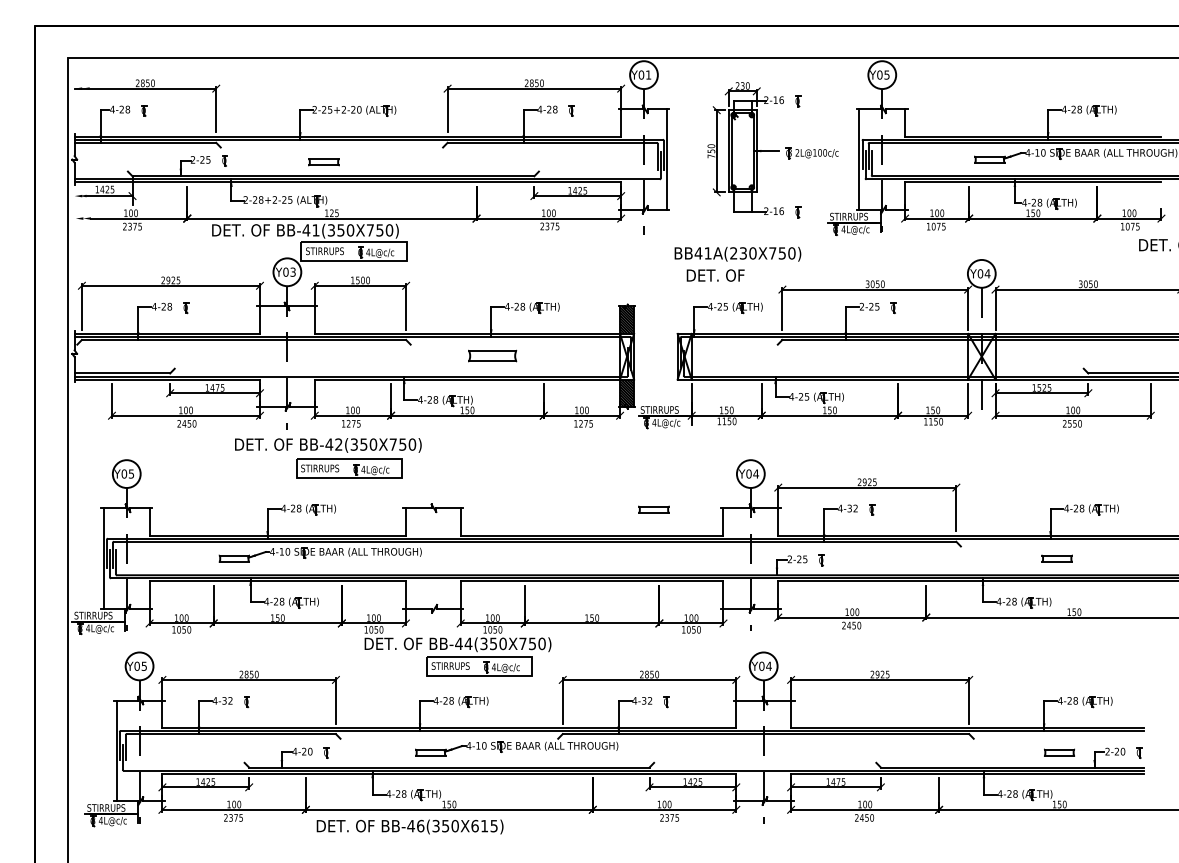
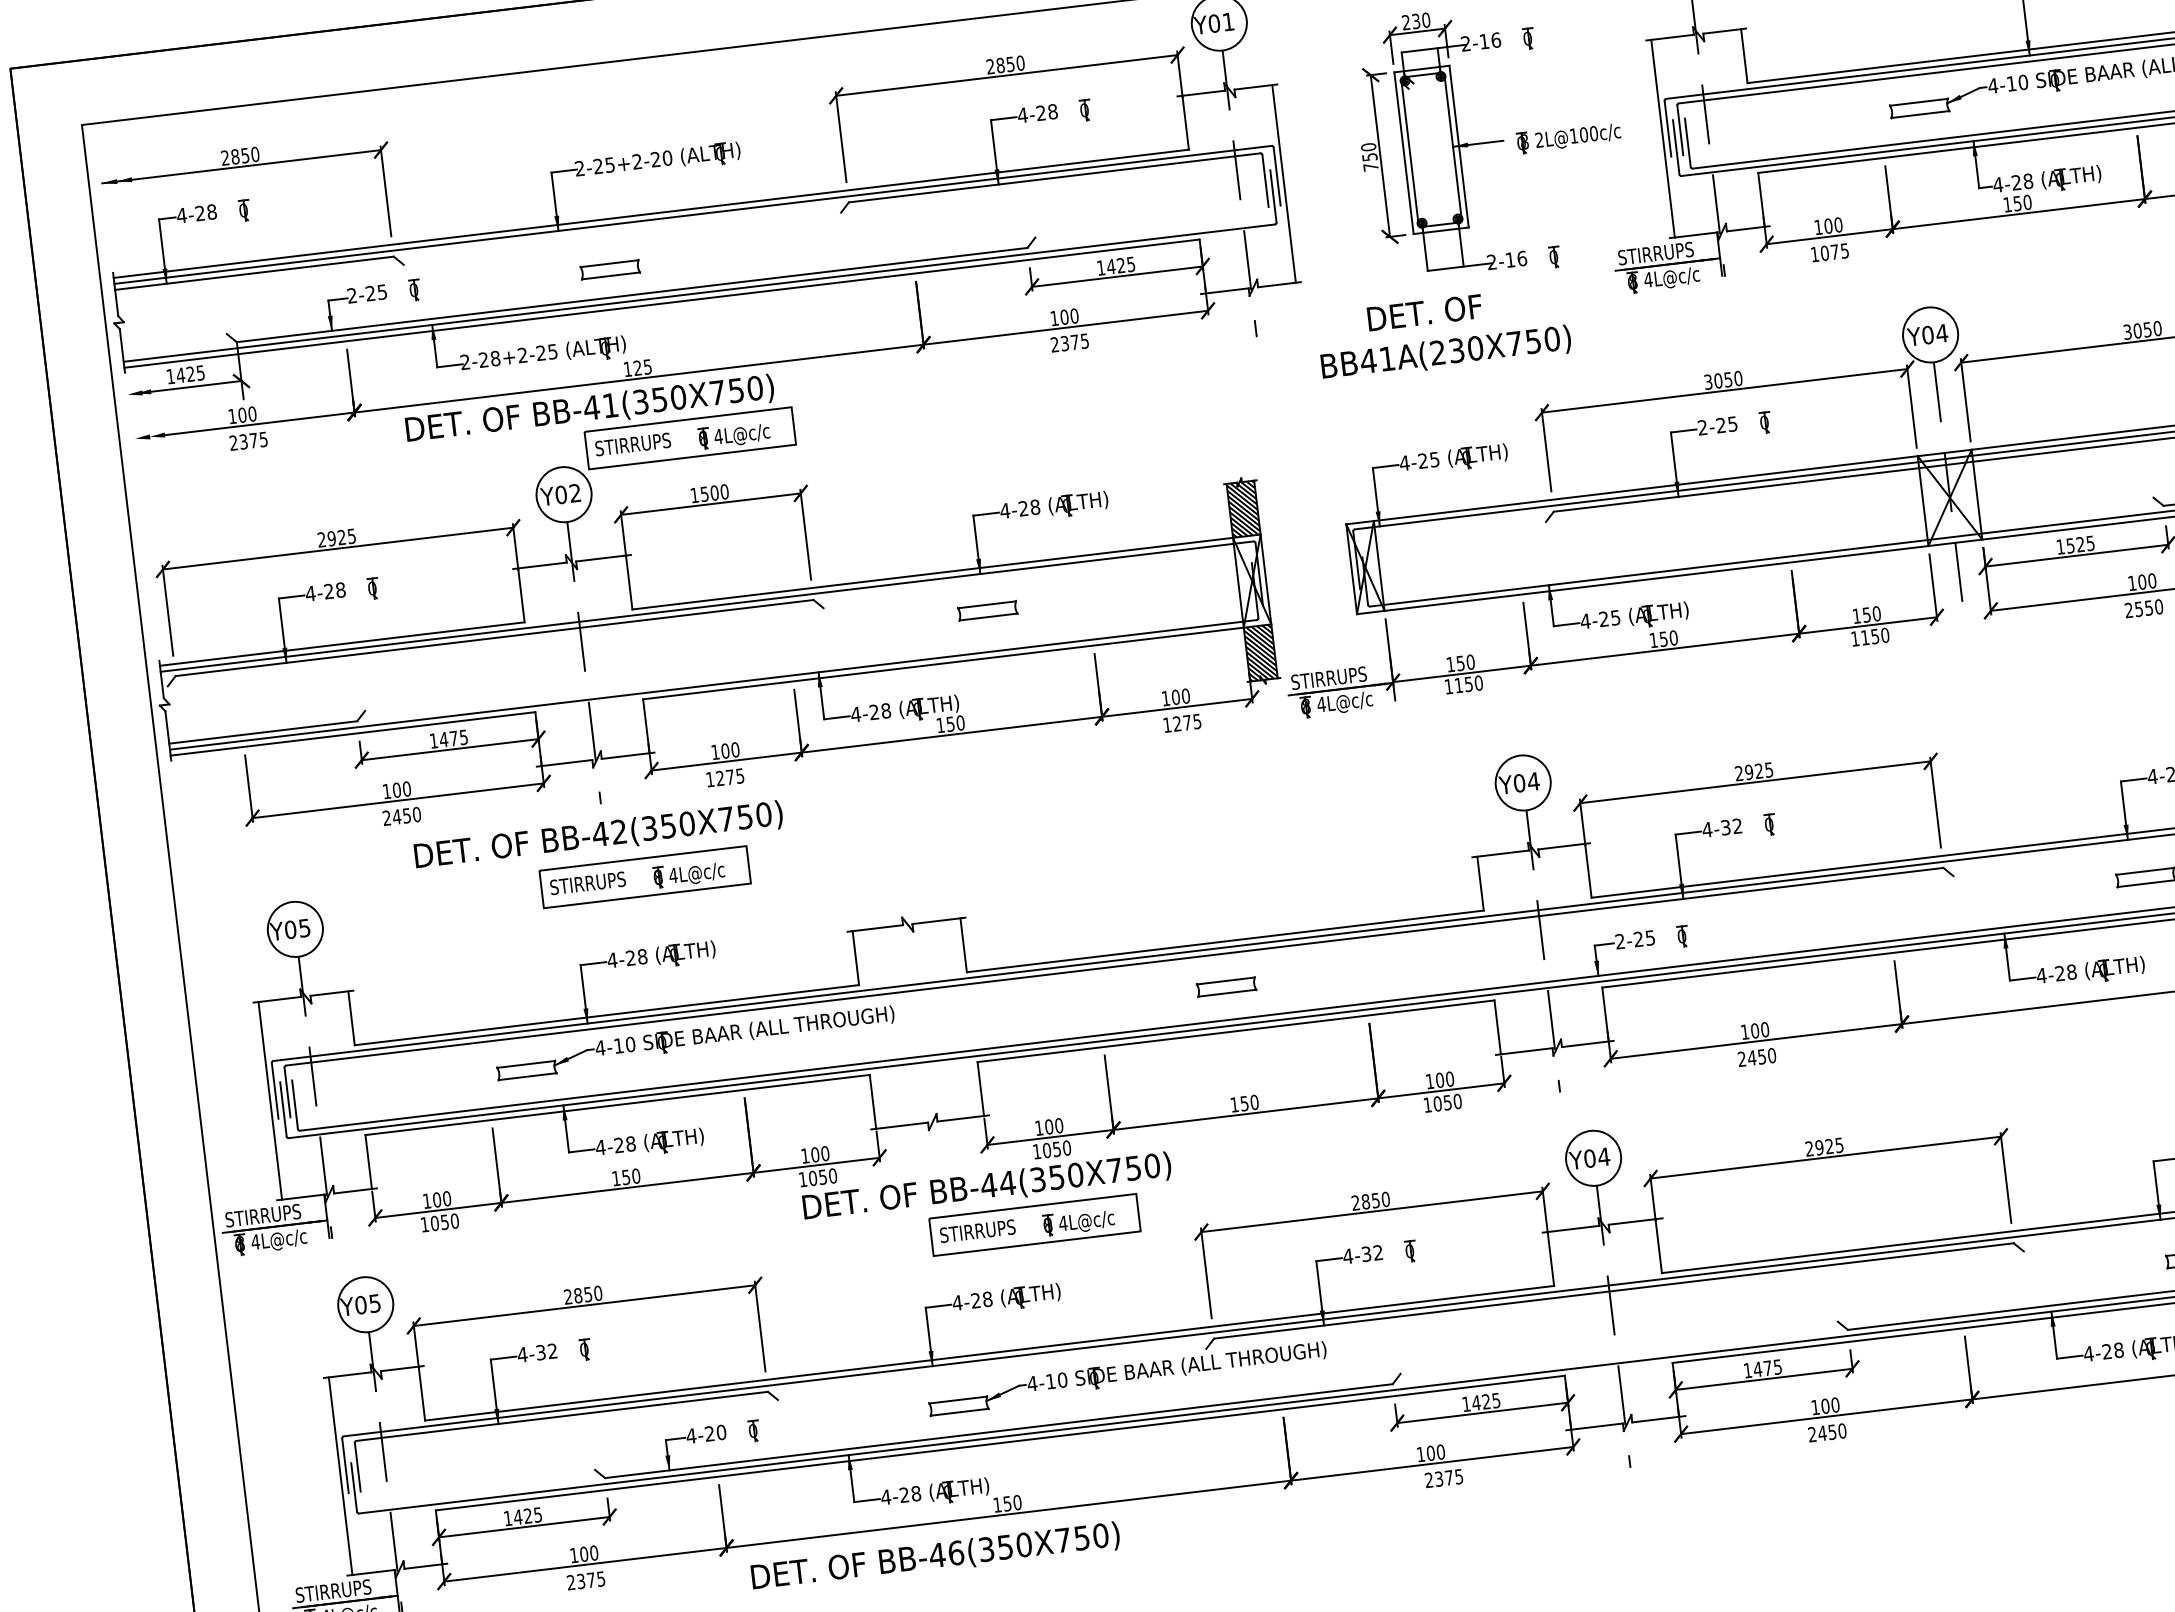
text: (292, 272) -> (574, 493), Y03 -> Y02
text: (715, 275) -> (1424, 312), moved
part: (492, 355) -> (987, 610), size x0.62
part: (328, 458) -> (602, 861), moved
part: (653, 509) -> (1225, 986), moved
text: (484, 825) -> (1081, 1536), BB-46(350X615) -> BB-46(350X750)

